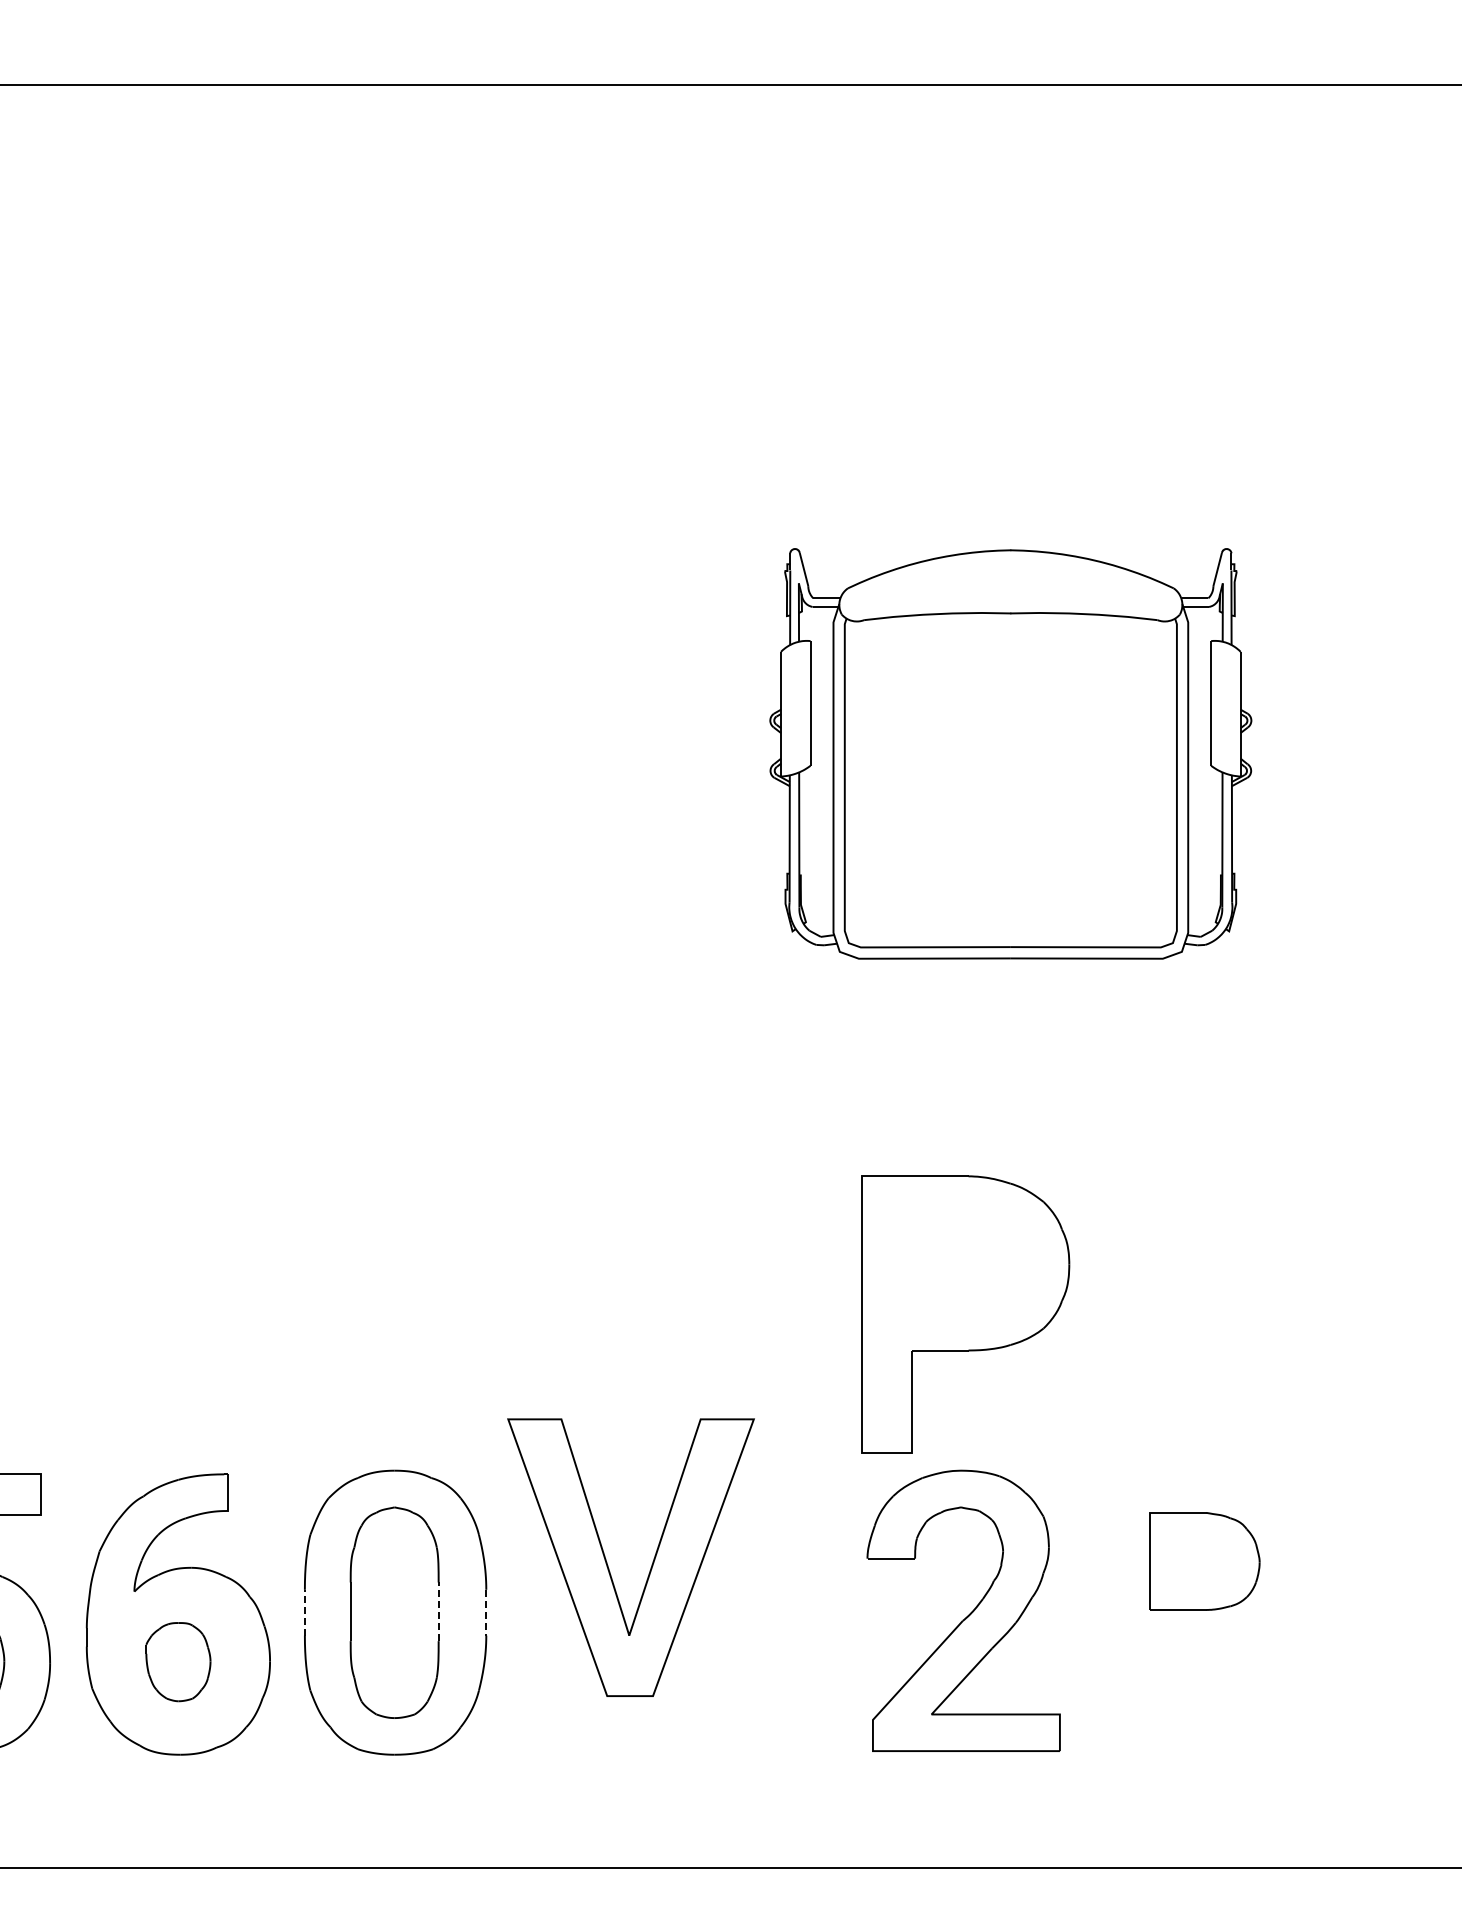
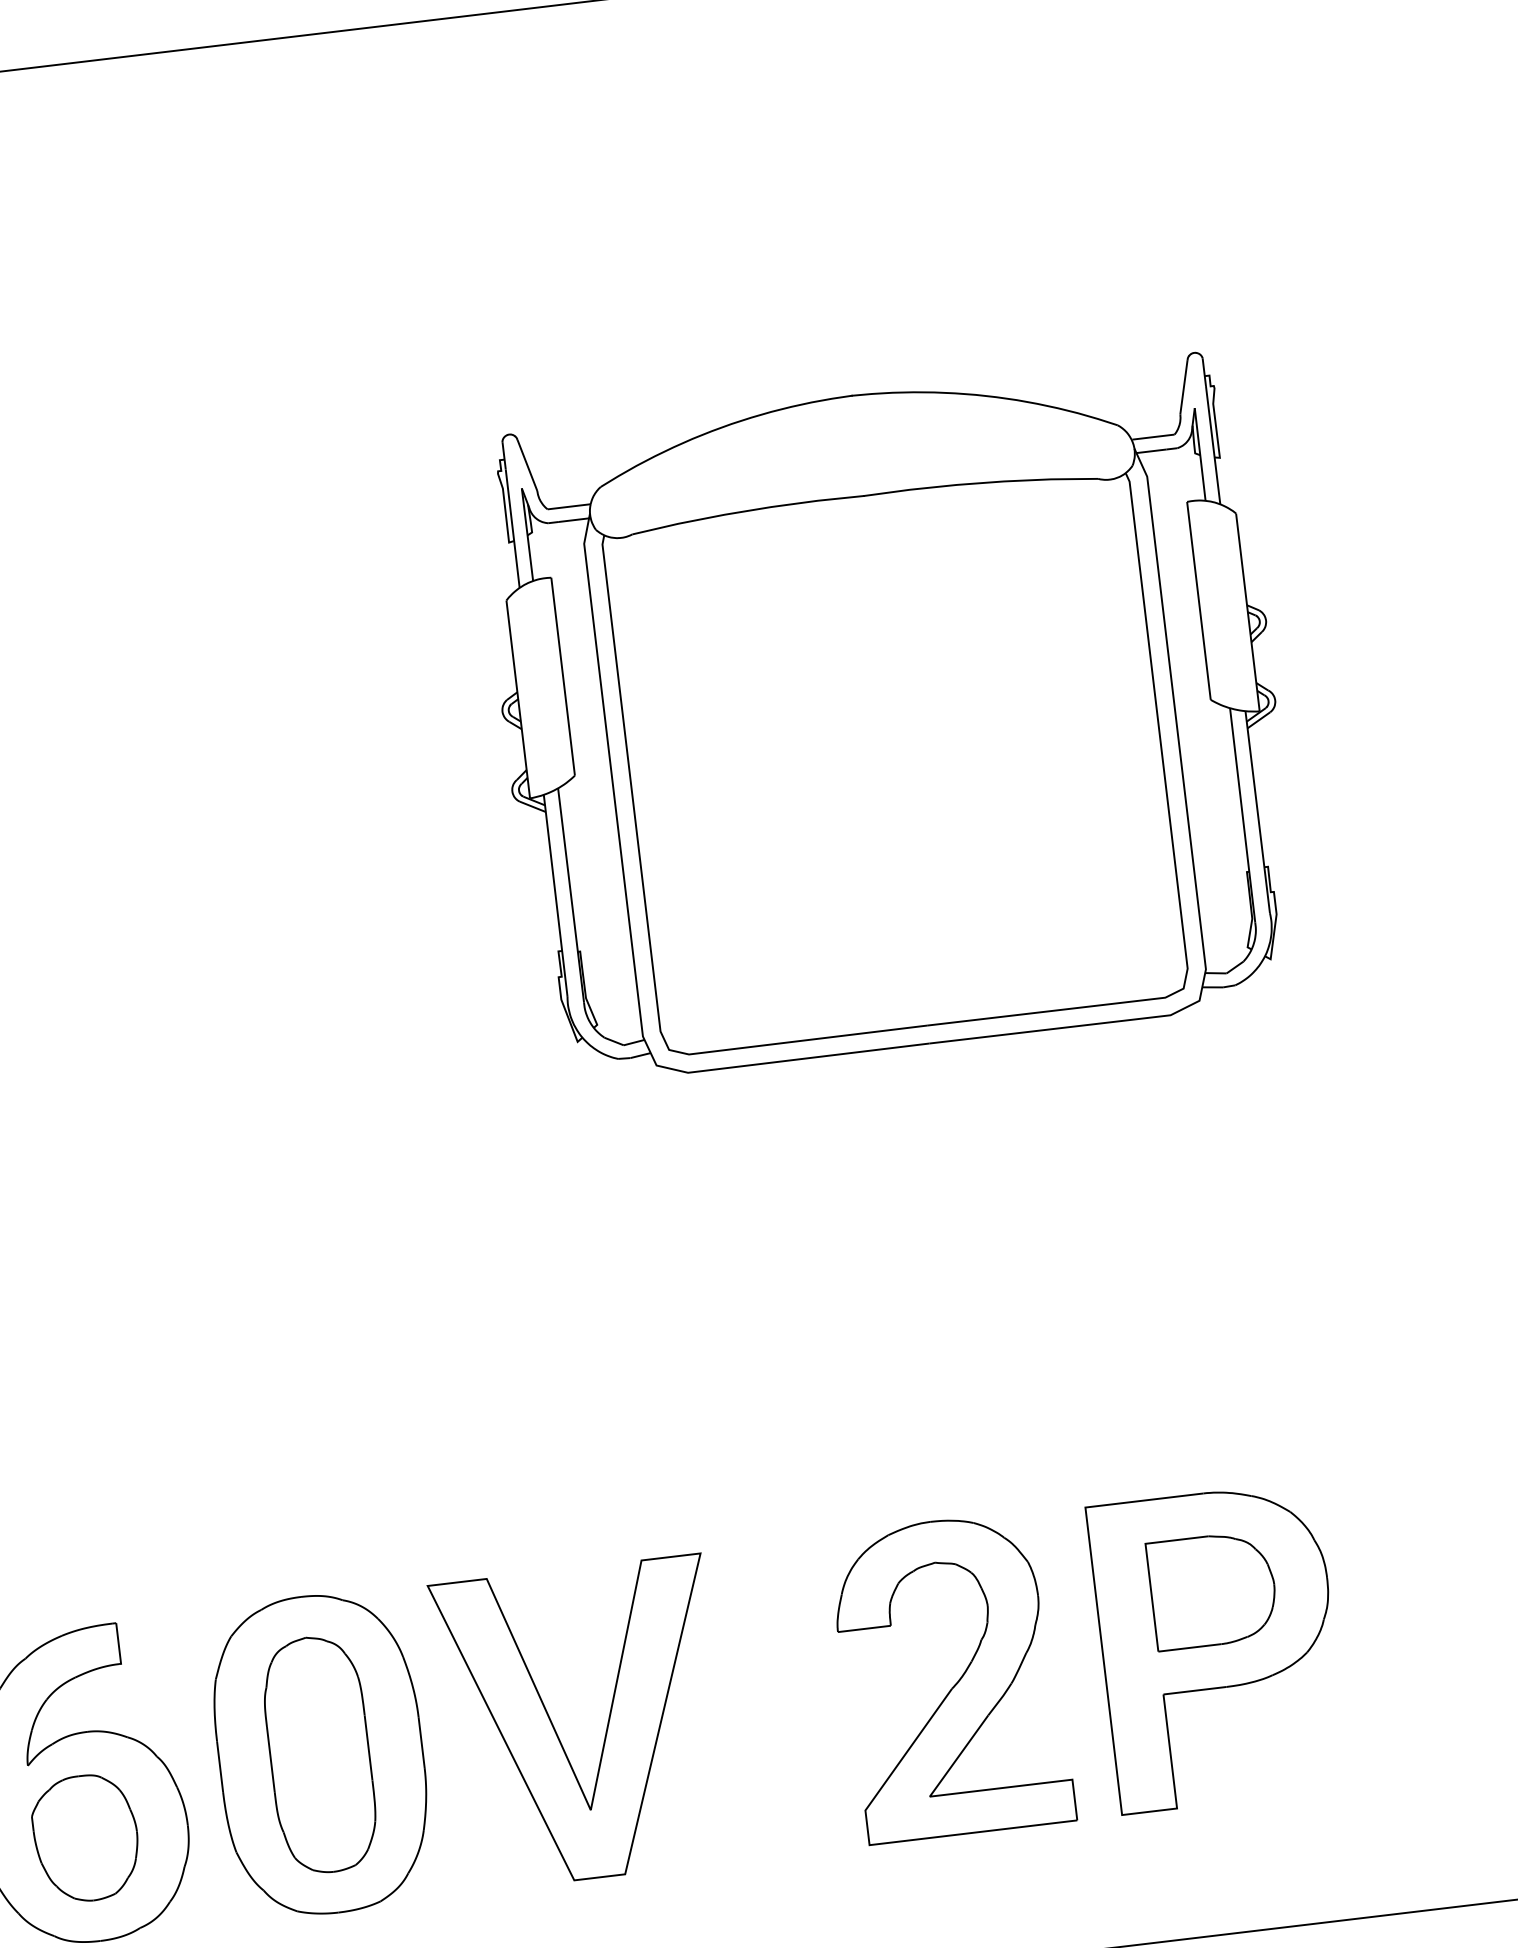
part: (1010, 753) -> (890, 718), size x1.43
part: (965, 1314) -> (1218, 1647), moved
part: (651, 1564) -> (606, 1728), moved
line: (438, 1611) -> (368, 1747), dashed -> solid
line: (304, 1612) -> (219, 1766), dashed -> solid
line: (486, 1612) -> (421, 1742), dashed -> solid
part: (178, 1661) -> (86, 1837), size x1.43

